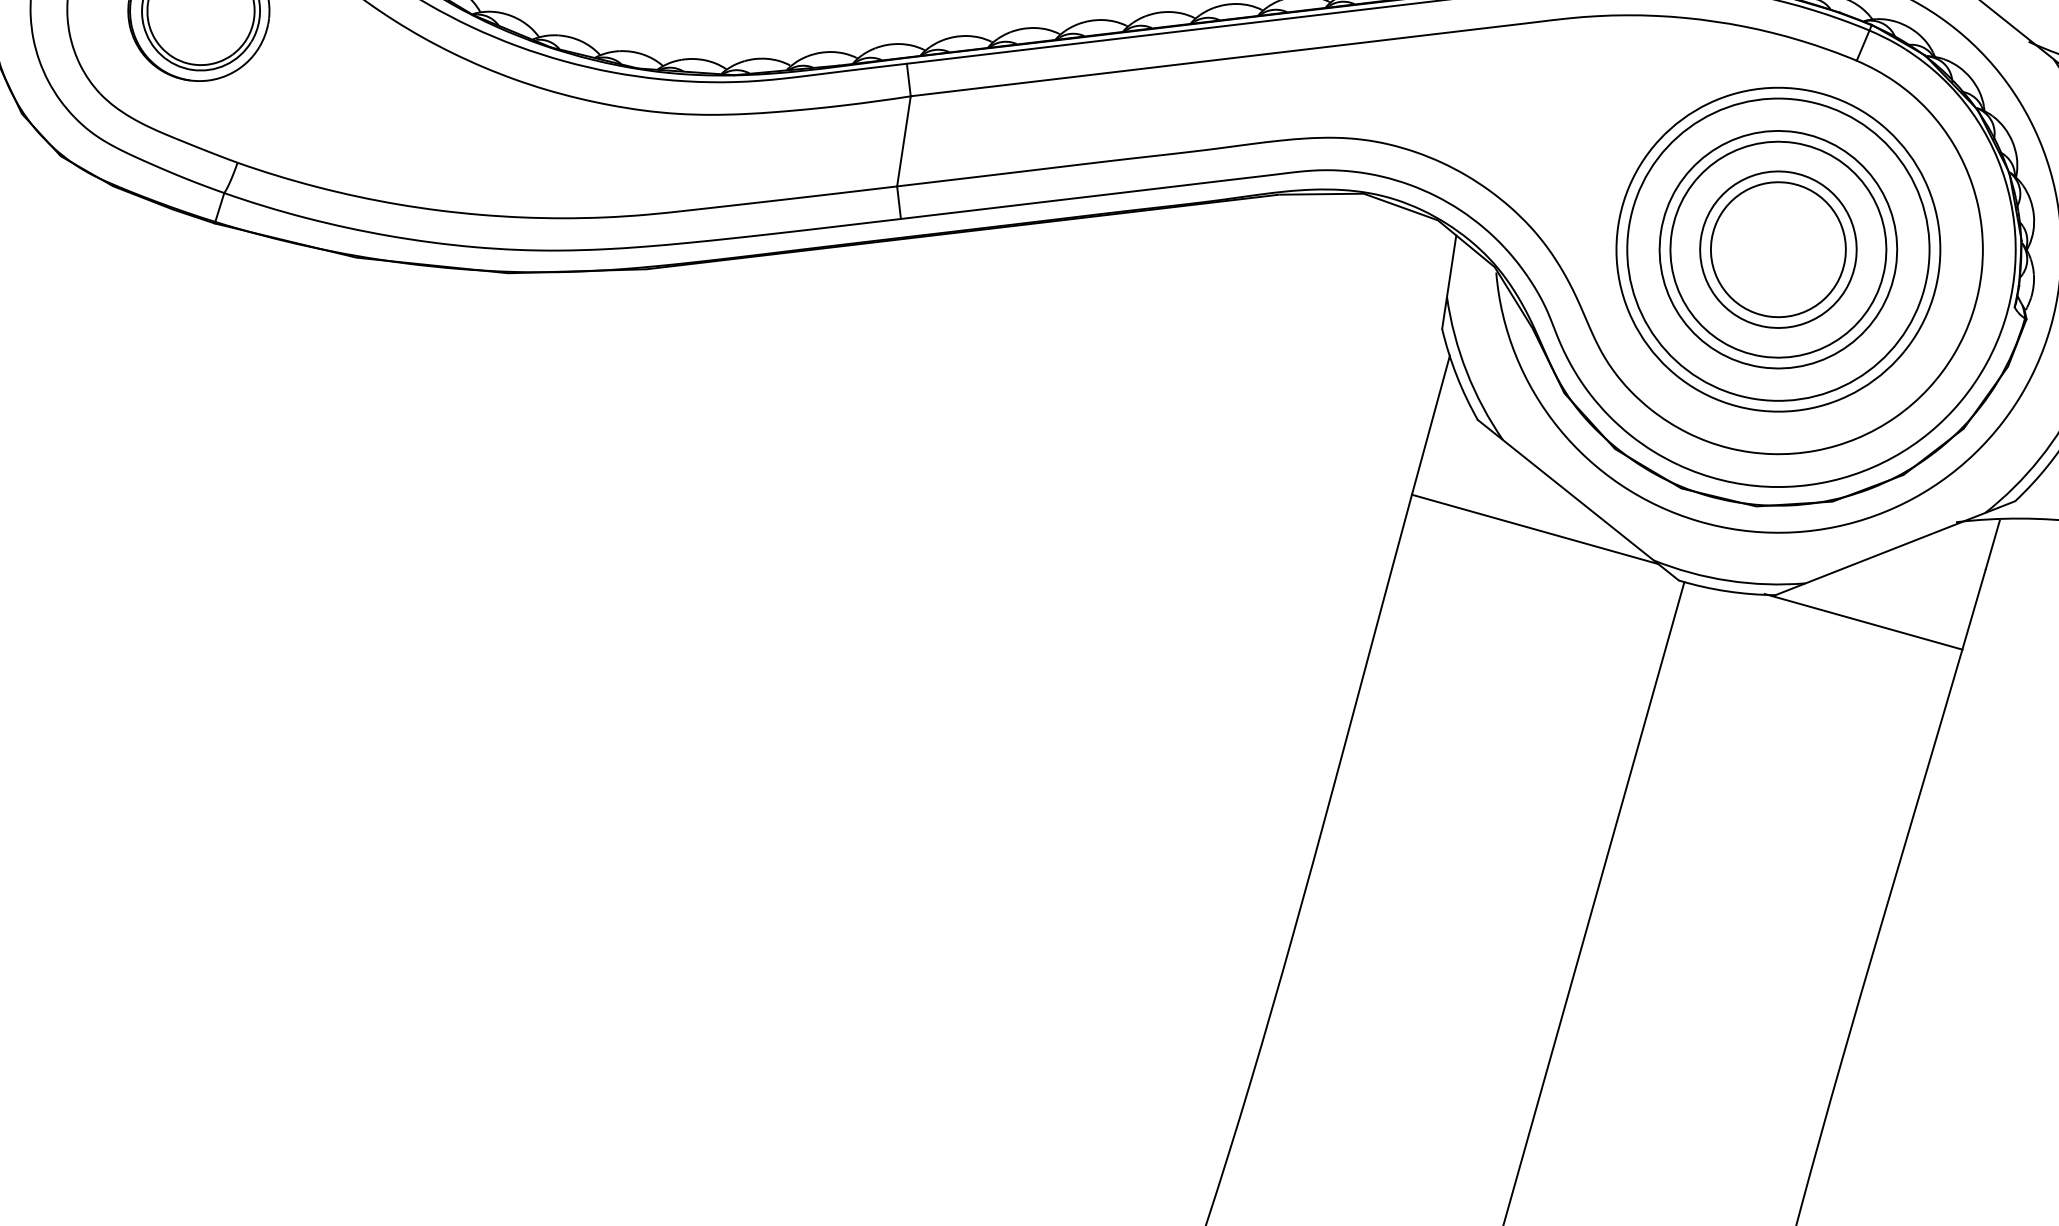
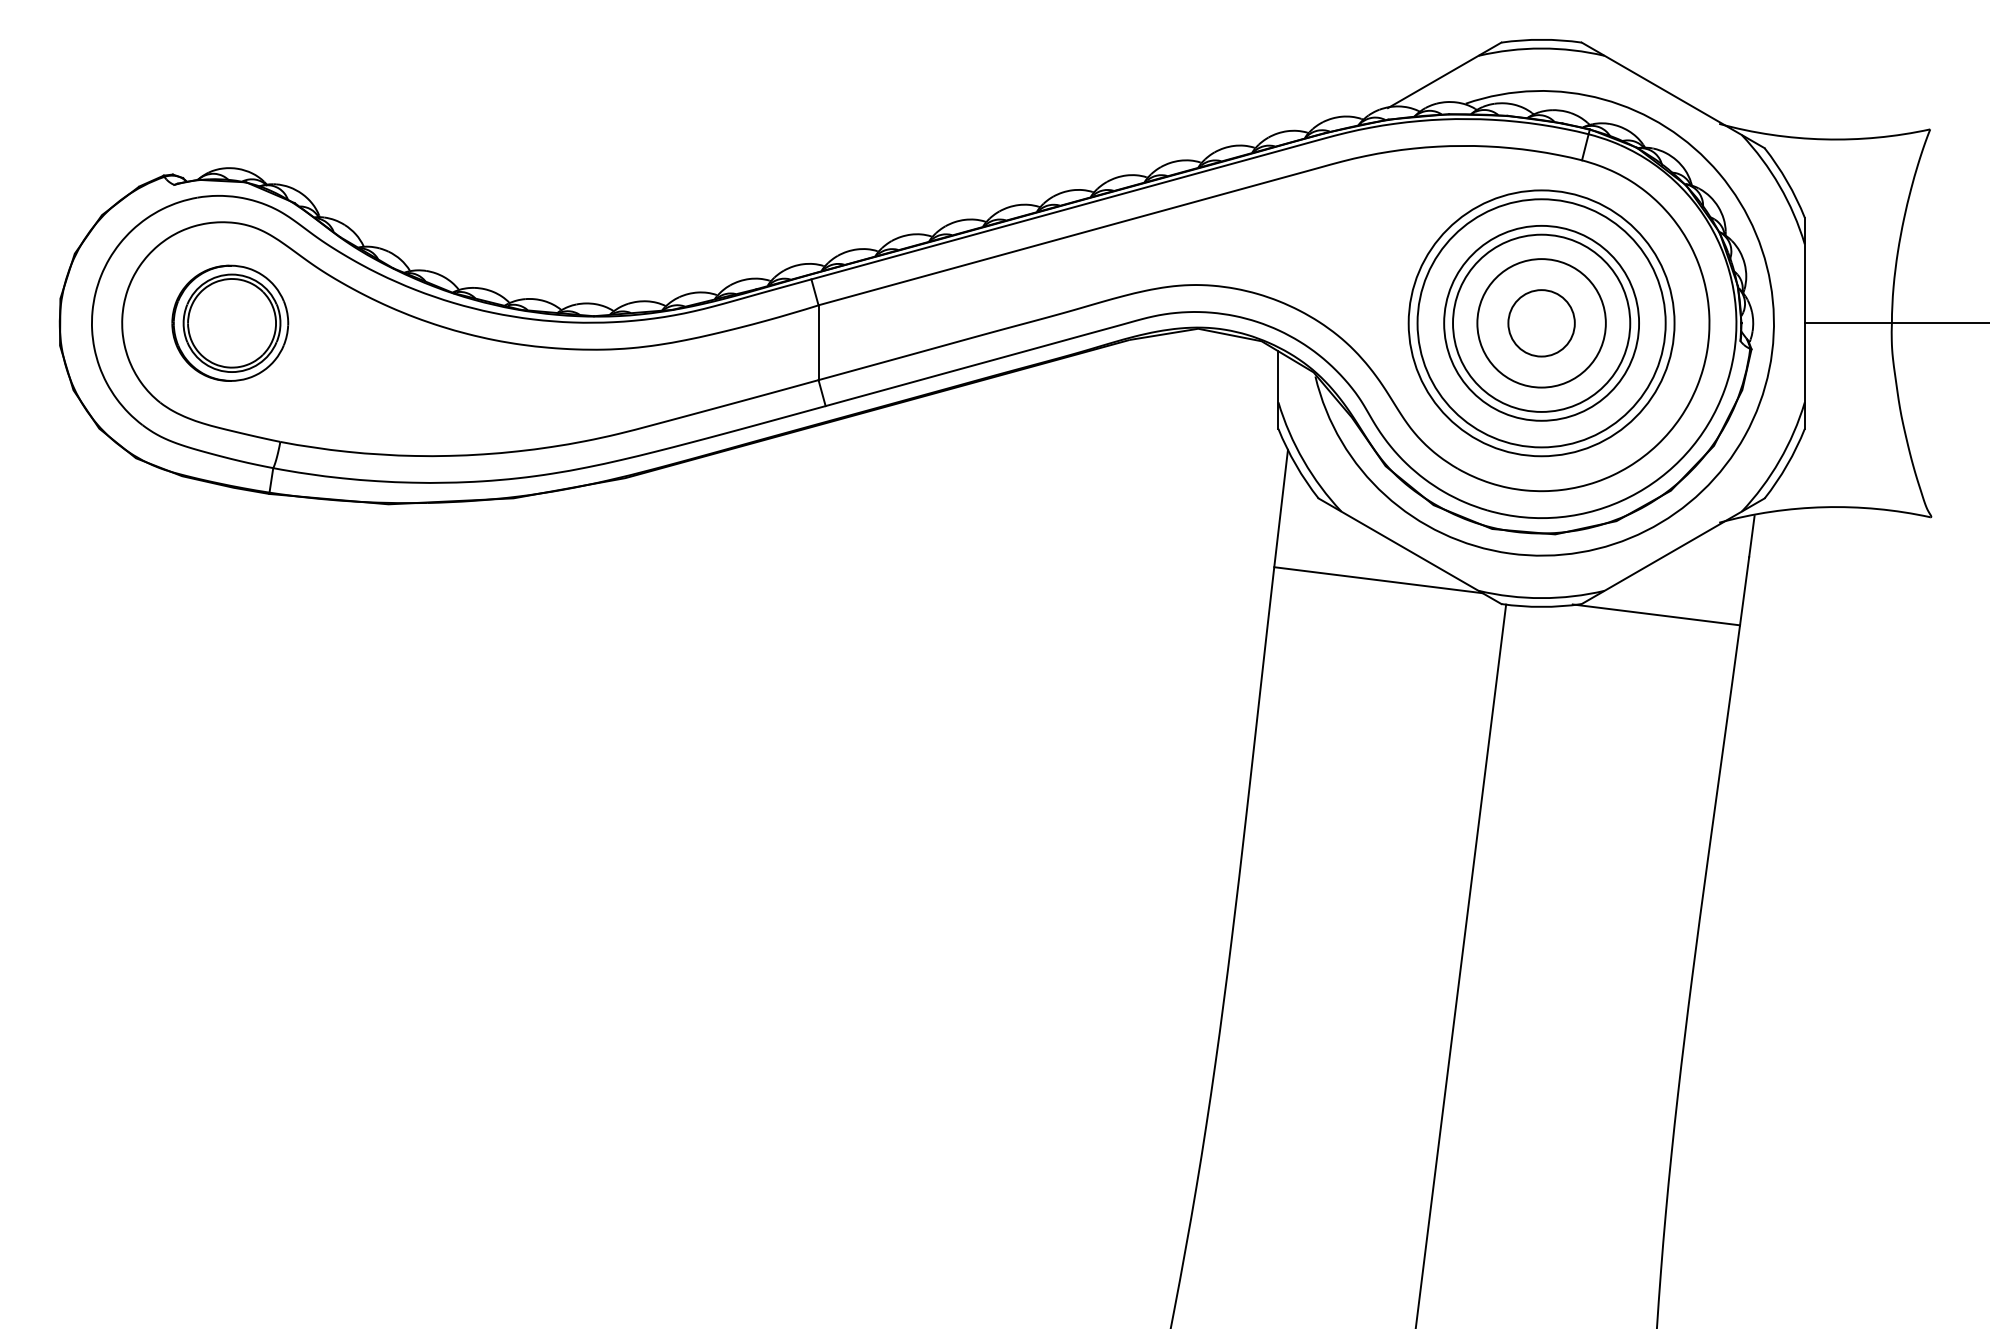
circle: (1778, 248) -> (1541, 322), size x0.6

